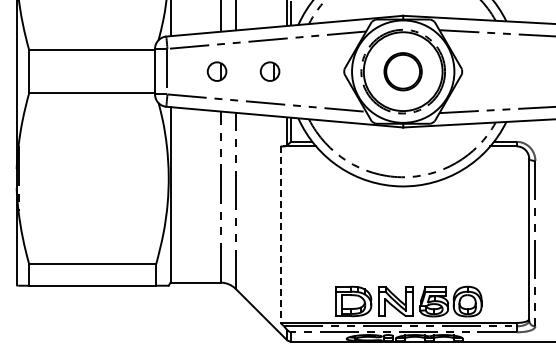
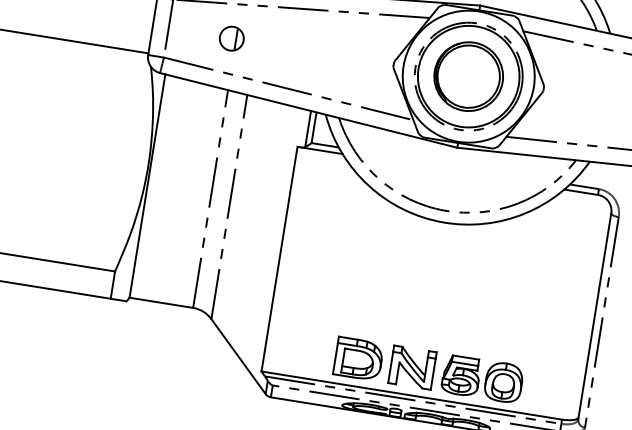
part: (269, 71) -> (298, 49), removed
part: (402, 71) -> (467, 76), size x1.43
line: (280, 235) -> (279, 260), dashed -> solid

